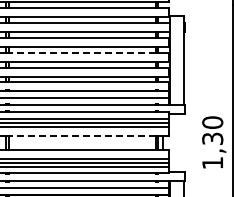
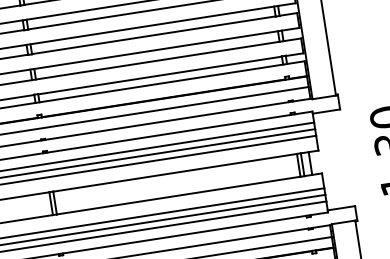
line: (82, 53) -> (154, 35), dashed -> solid
line: (82, 136) -> (175, 173), dashed -> solid

